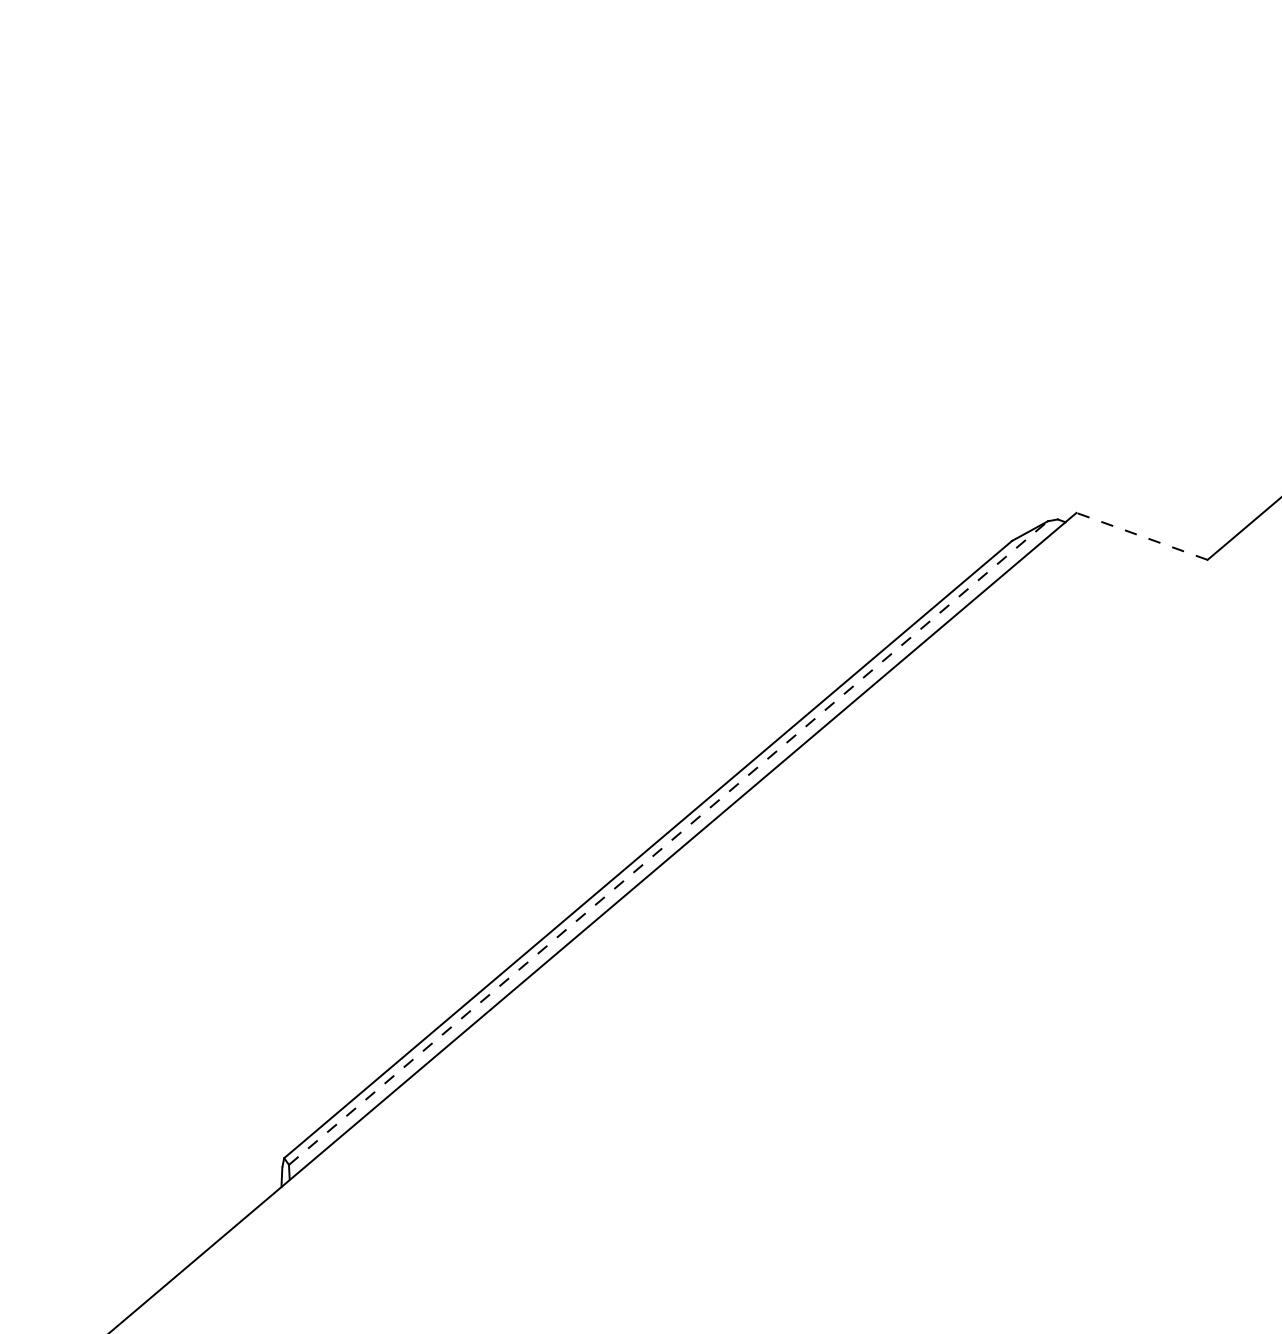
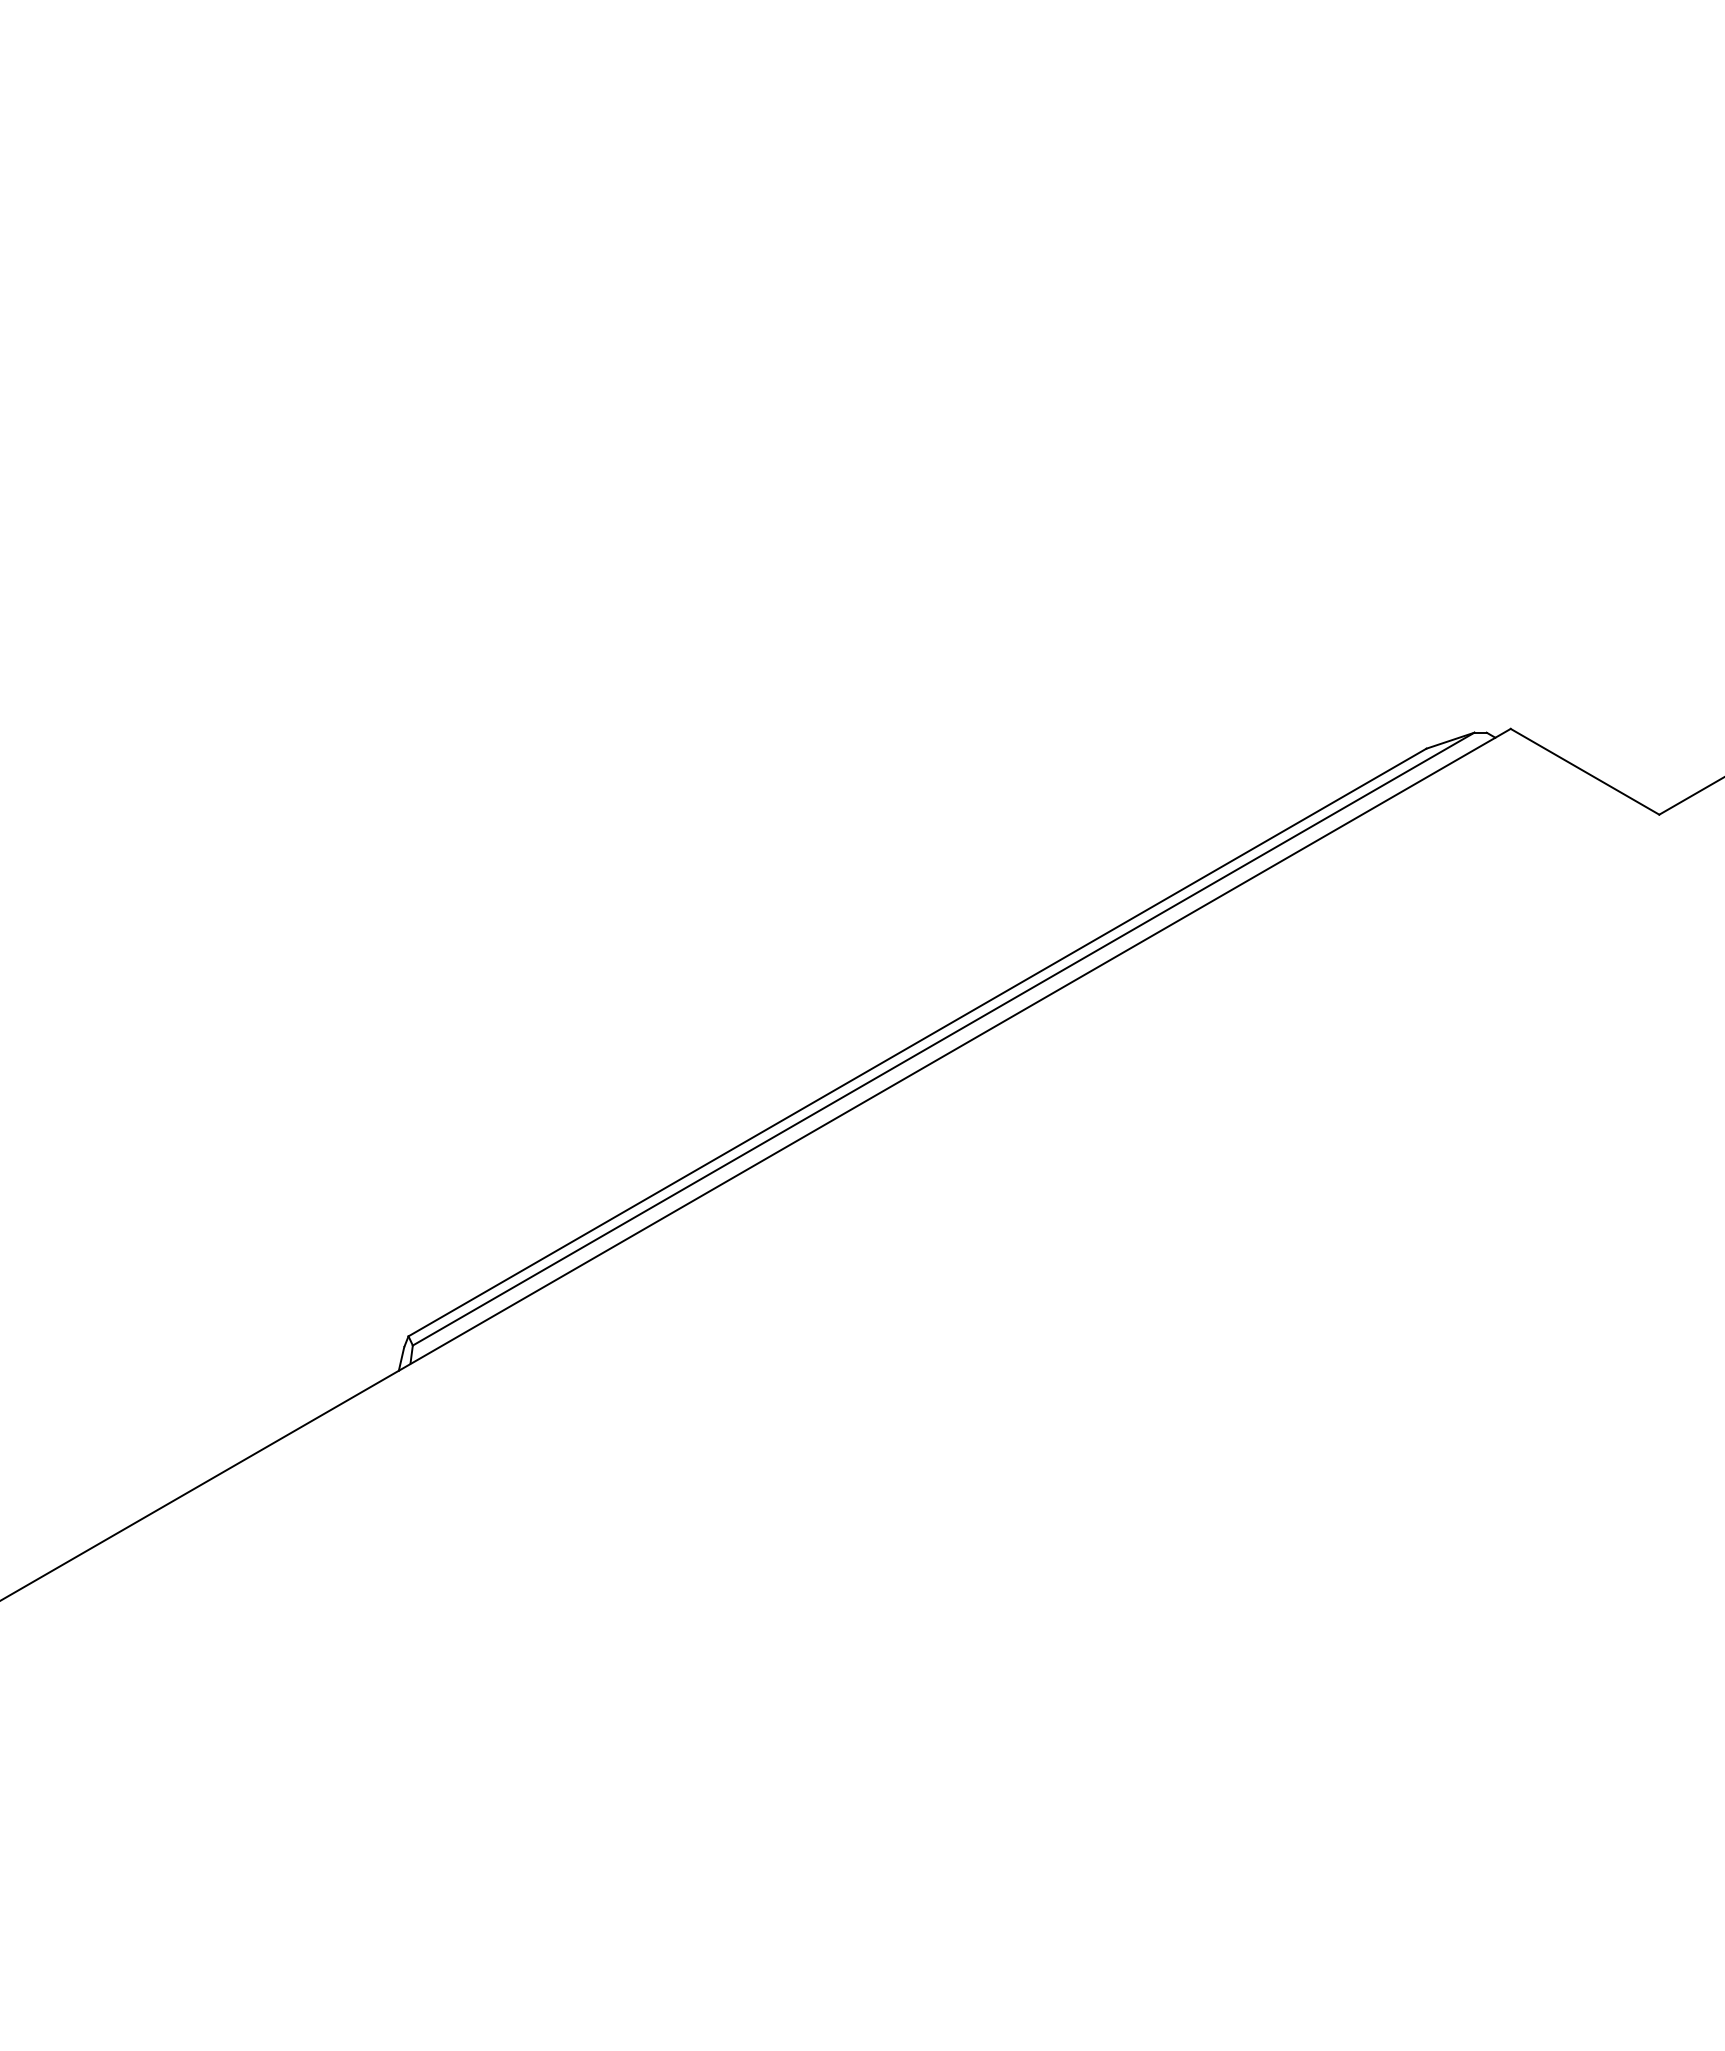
line: (1142, 536) -> (1585, 771), dashed -> solid
line: (668, 843) -> (943, 1039), dashed -> solid

